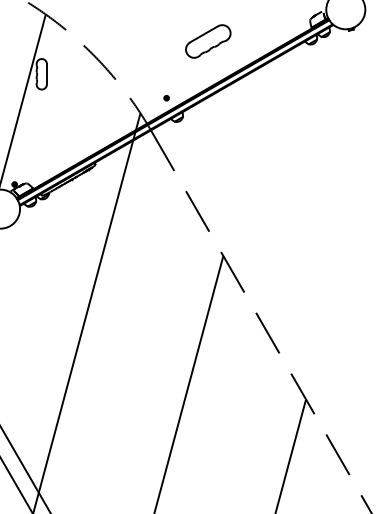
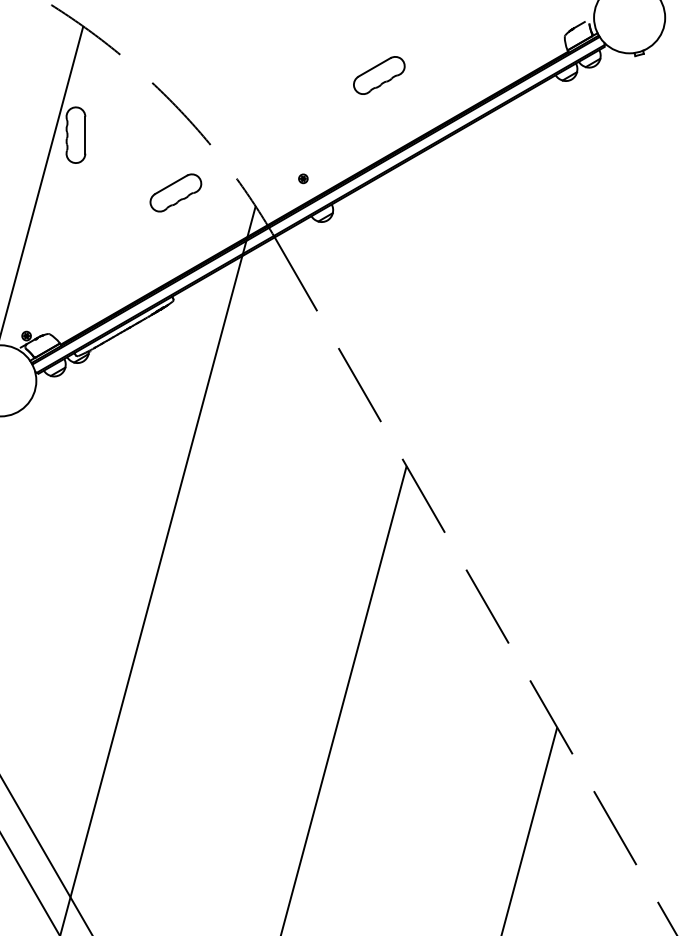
part: (208, 41) -> (379, 75), size x0.62
part: (96, 105) -> (175, 192), added

